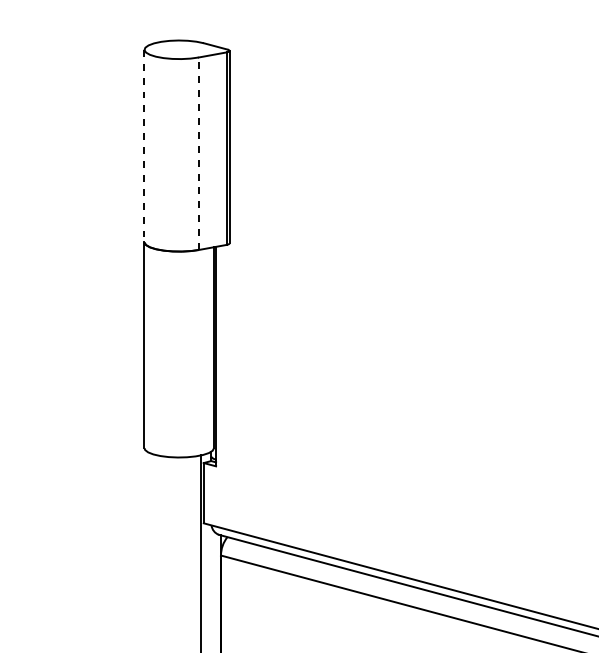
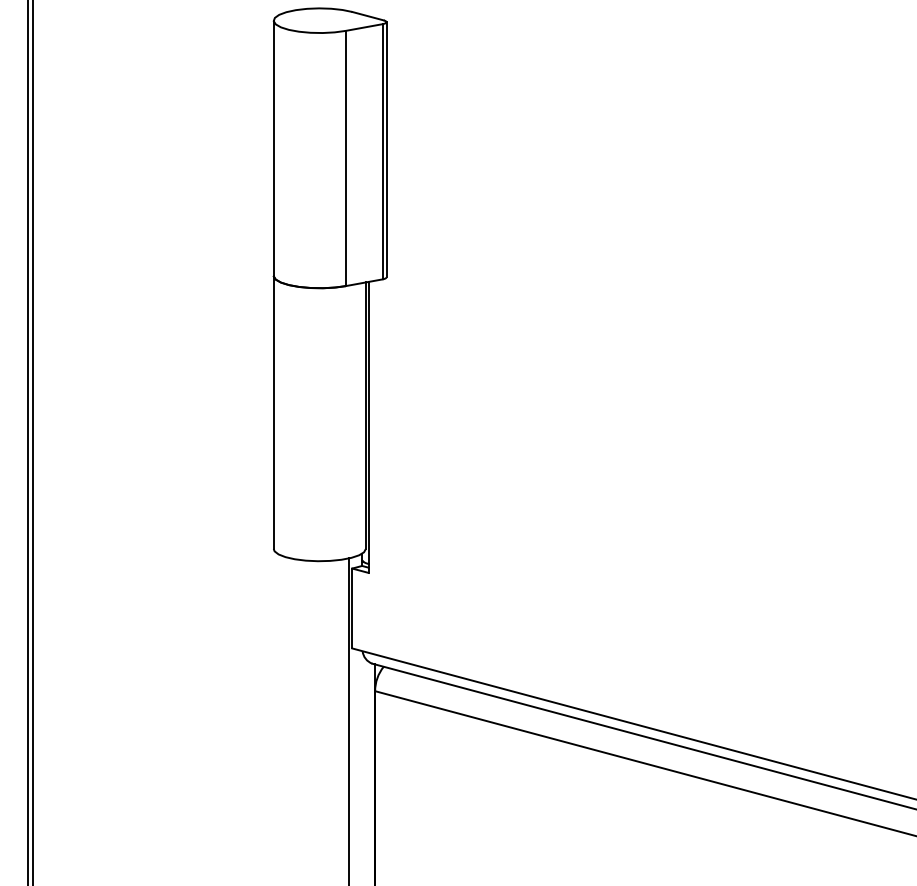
line: (144, 146) -> (273, 148), dashed -> solid
line: (198, 153) -> (345, 158), dashed -> solid

